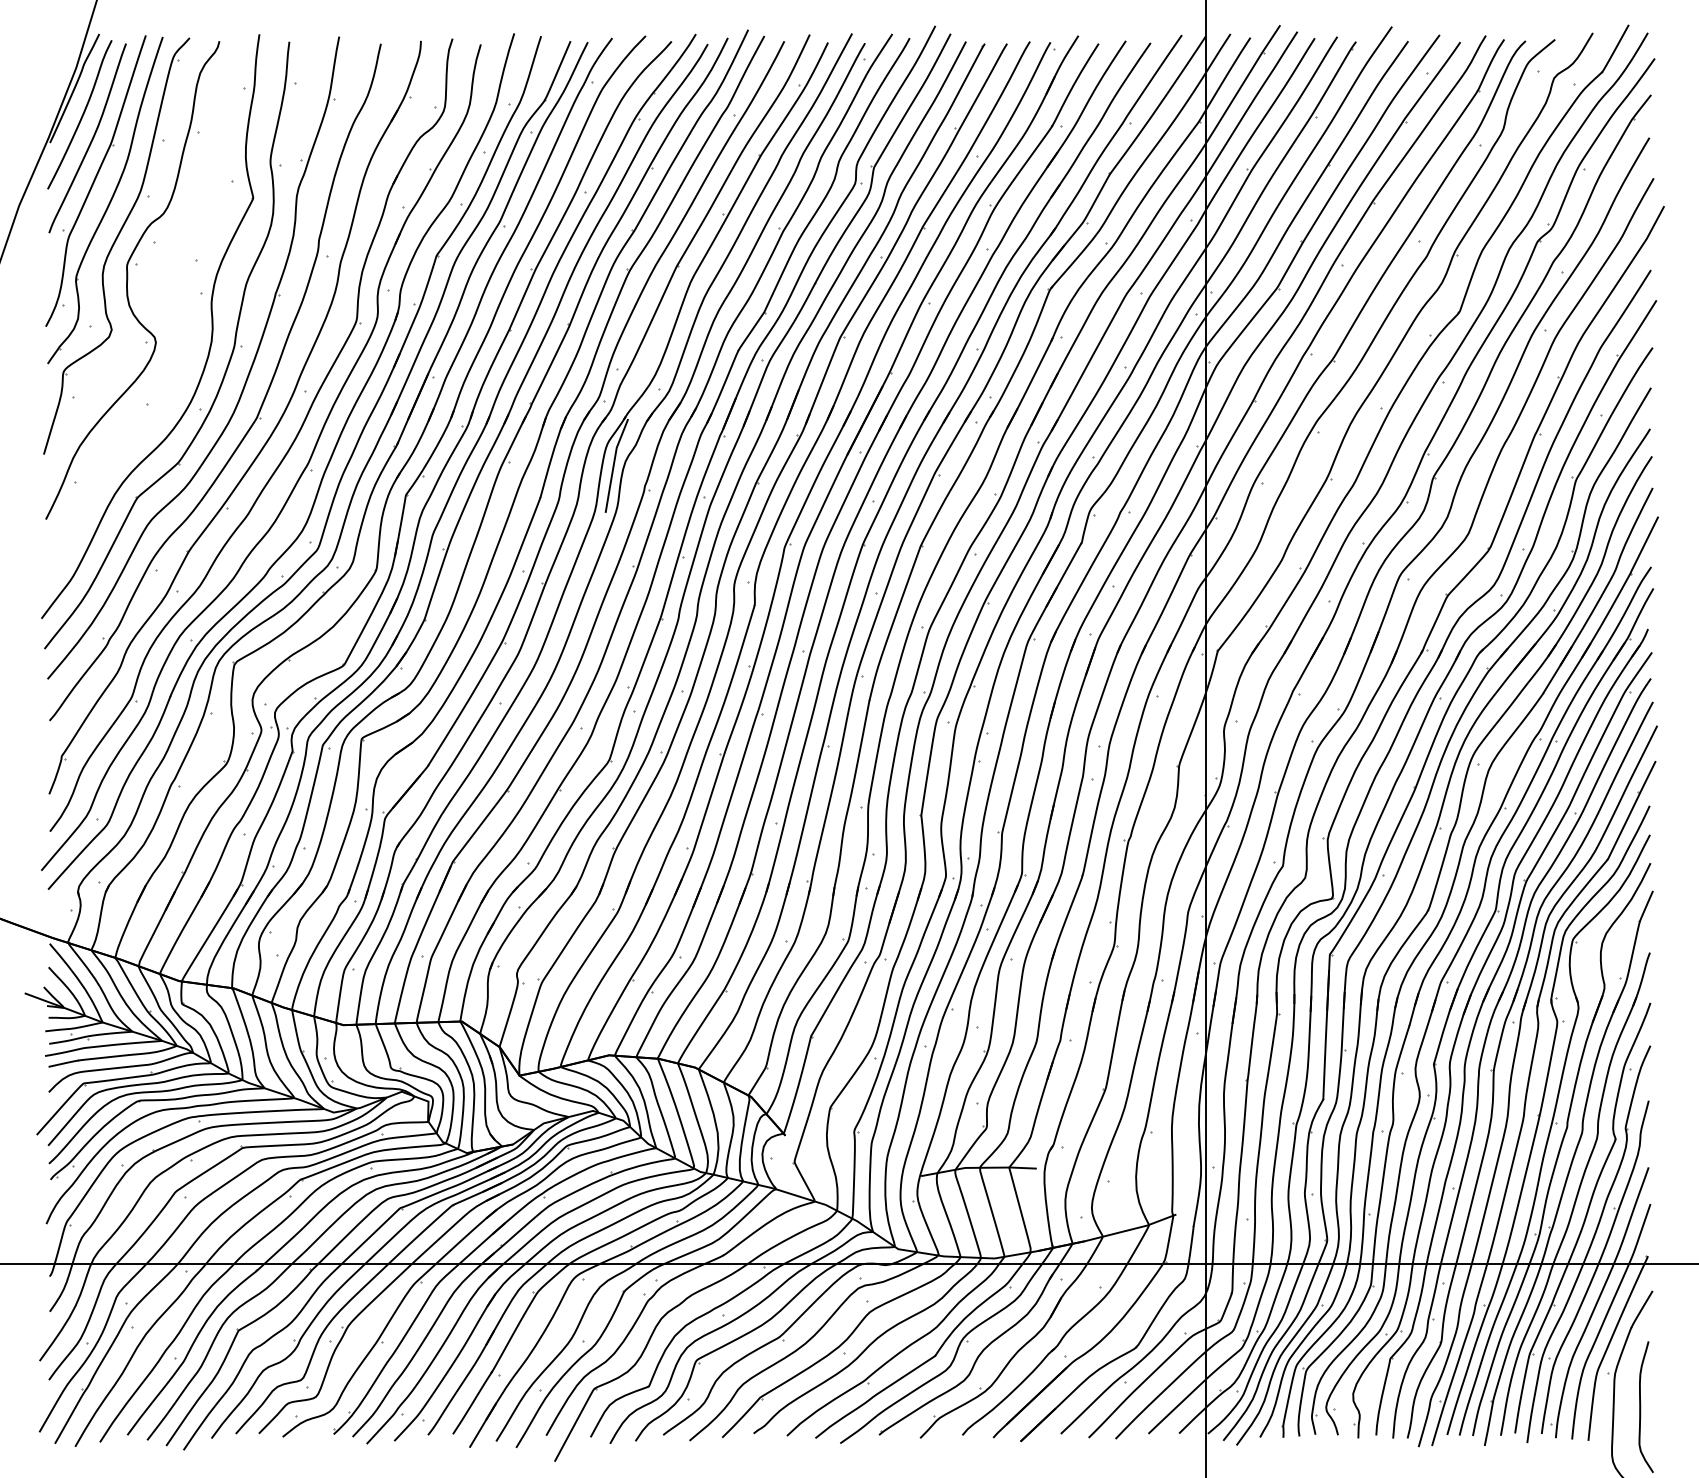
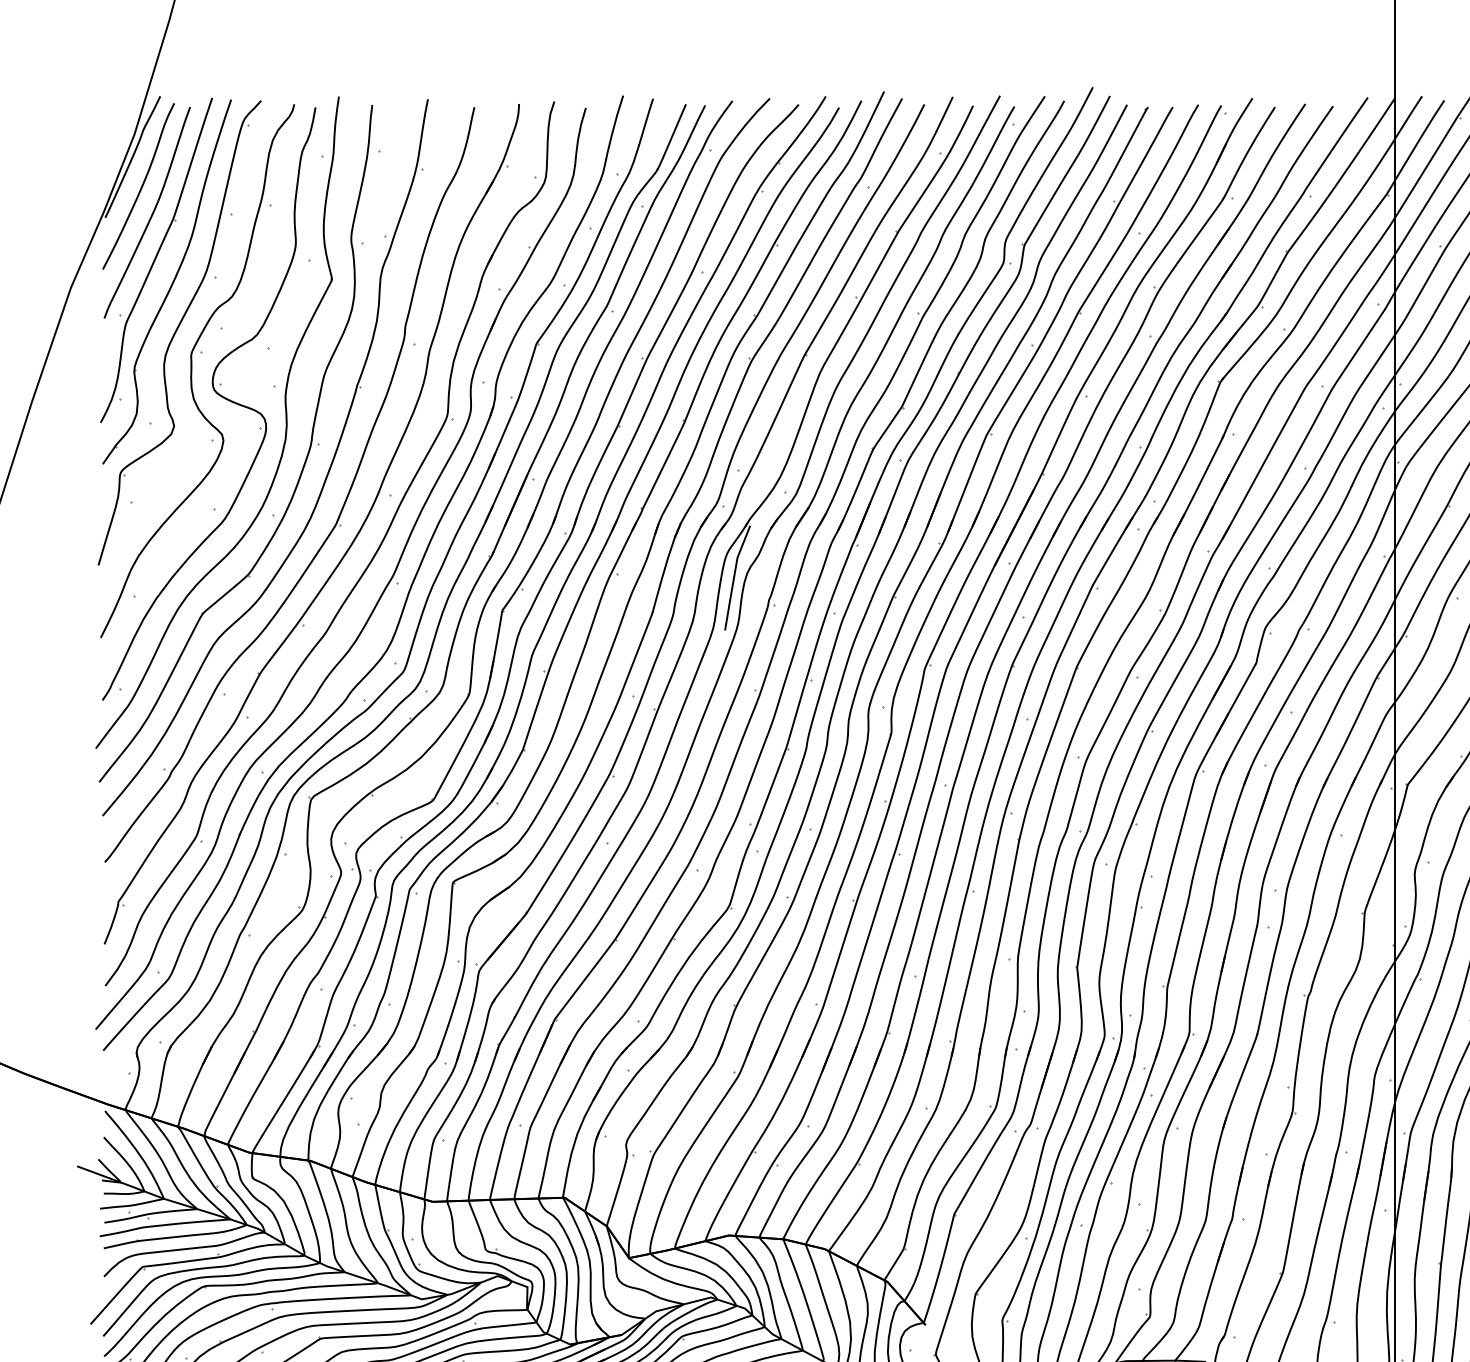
part: (150, 301) -> (217, 394), added

